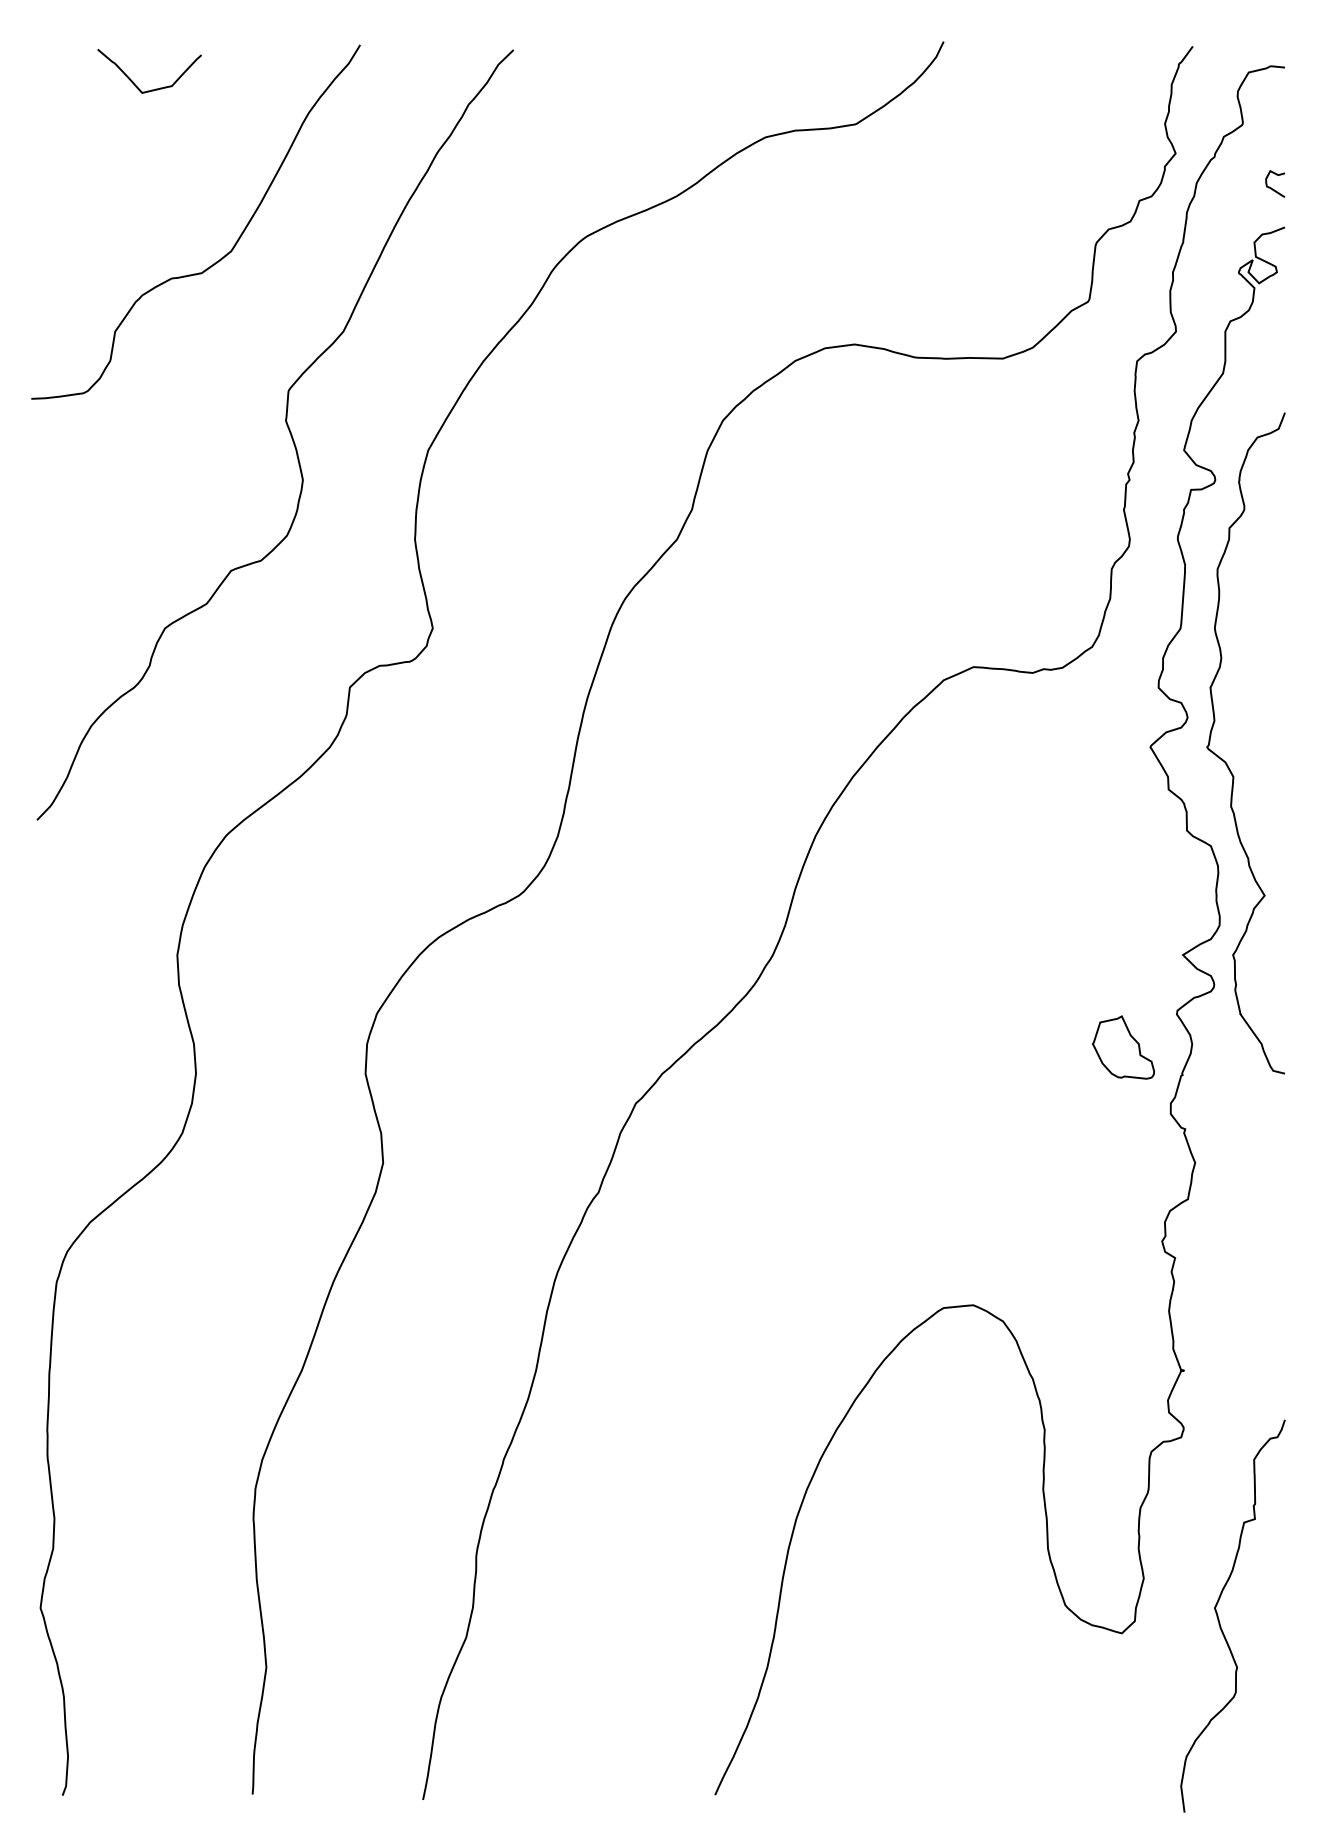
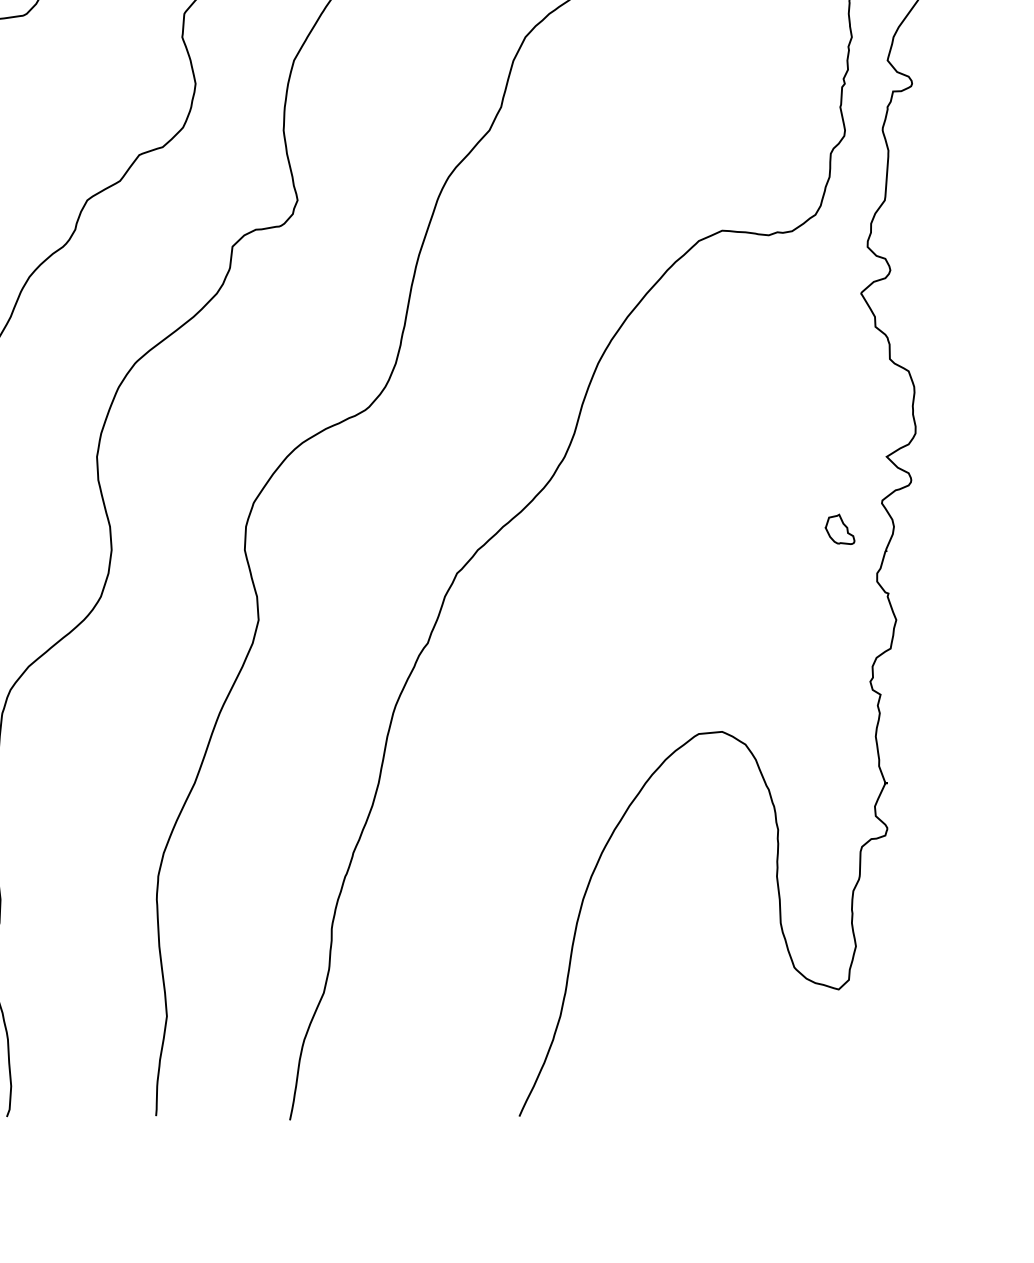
curve: (1226, 762) -> (920, 305), removed
part: (1123, 1047) -> (840, 529), size x0.6
curve: (1219, 1619) -> (915, 978), removed

